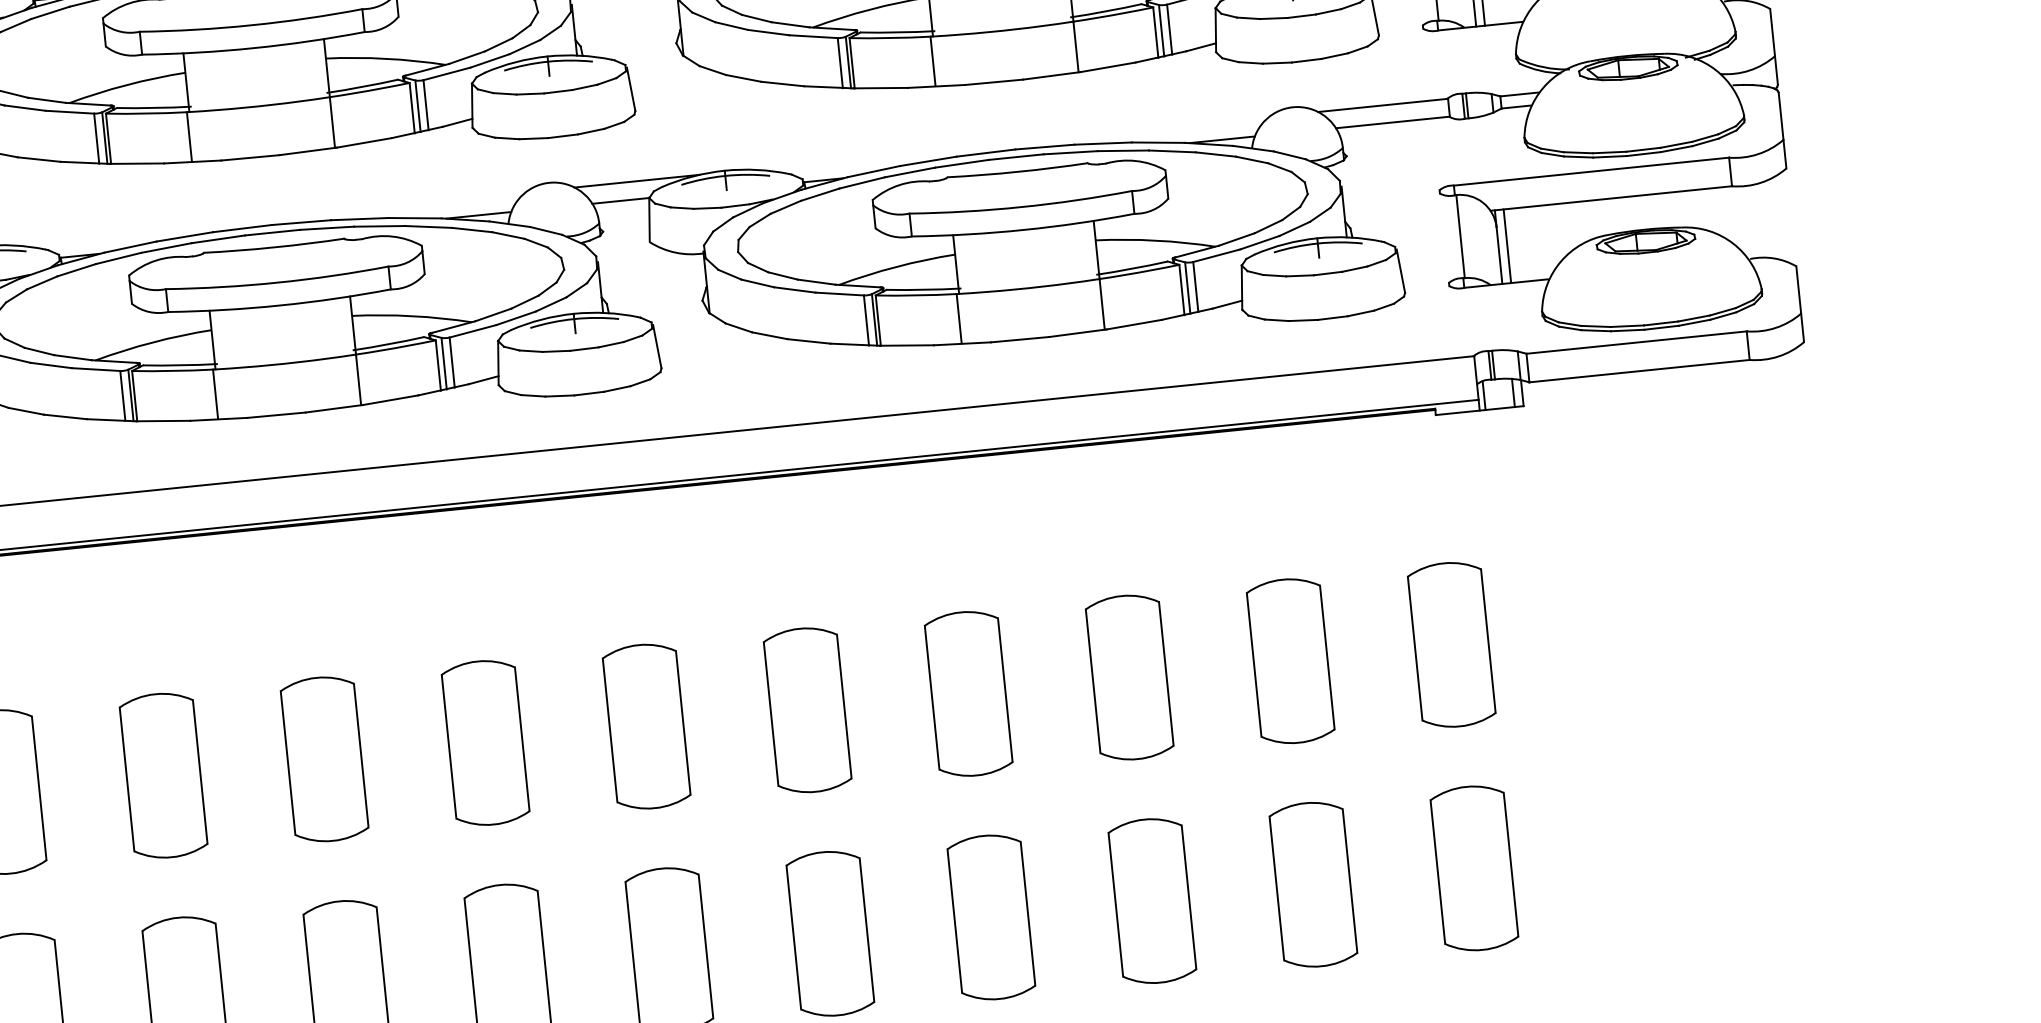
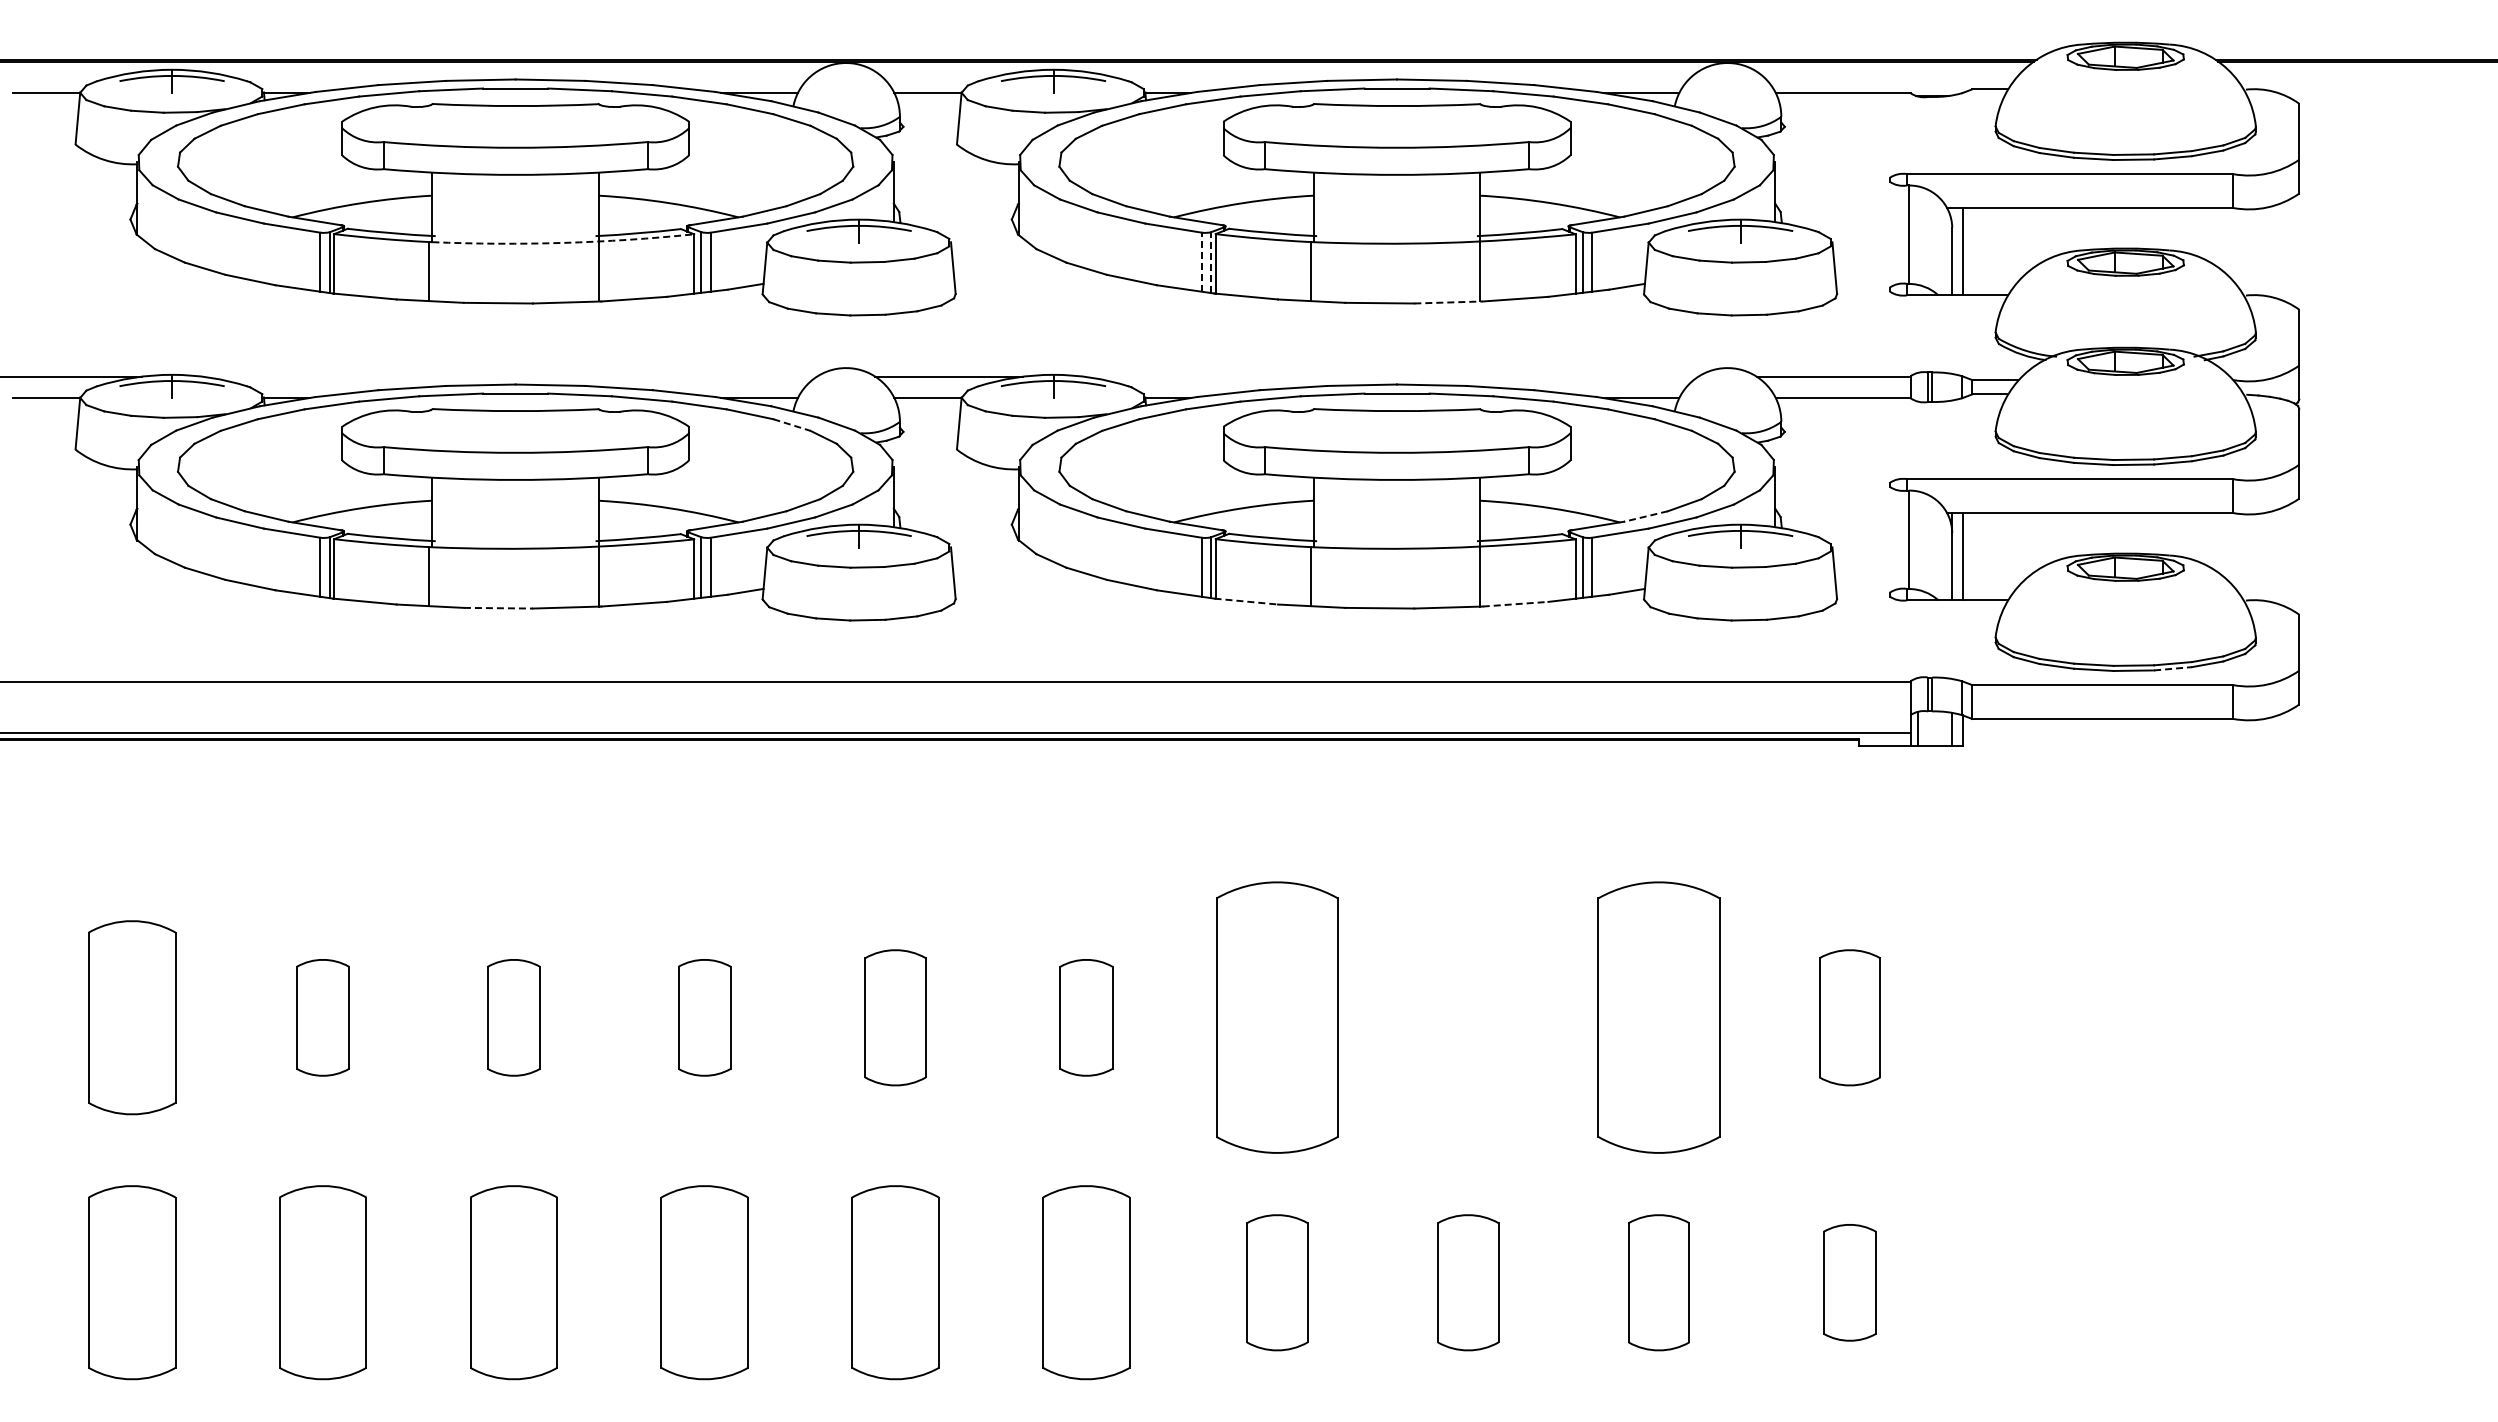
line: (848, 62) -> (1211, 262), solid -> dashed
line: (840, 63) -> (1201, 262), solid -> dashed
line: (1052, 75) -> (1449, 302), solid -> dashed
arc: (300, 101) -> (563, 242), solid -> dashed
line: (508, 235) -> (792, 425), solid -> dashed
line: (1236, 239) -> (1645, 516), solid -> dashed
line: (1694, 322) -> (2173, 668), solid -> dashed
line: (1134, 324) -> (1515, 604), solid -> dashed
line: (907, 345) -> (1246, 601), solid -> dashed
line: (276, 415) -> (498, 608), solid -> dashed
part: (1451, 644) -> (1849, 1017), size x0.7
part: (1290, 661) -> (1658, 1017), size x1.4
part: (1129, 677) -> (1468, 1017), removed
part: (968, 693) -> (1277, 1017), size x1.4
part: (807, 710) -> (1086, 1017), size x0.6
part: (646, 726) -> (895, 1017), size x0.7
part: (485, 742) -> (704, 1017), size x0.6
part: (324, 759) -> (513, 1017), size x0.6
part: (163, 775) -> (322, 1017), size x0.6
part: (1474, 868) -> (1849, 1282), size x0.6
part: (1312, 884) -> (1658, 1282), size x0.7
part: (1152, 900) -> (1468, 1282), size x0.7
part: (991, 917) -> (1277, 1282), size x0.7

